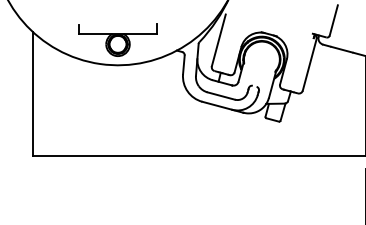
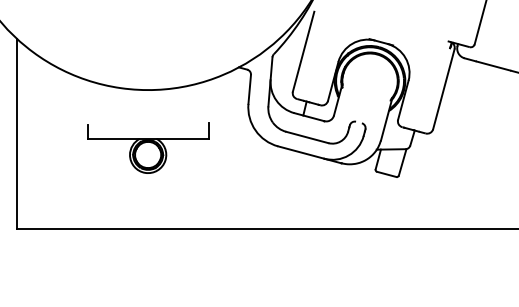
part: (117, 39) -> (147, 147), moved

